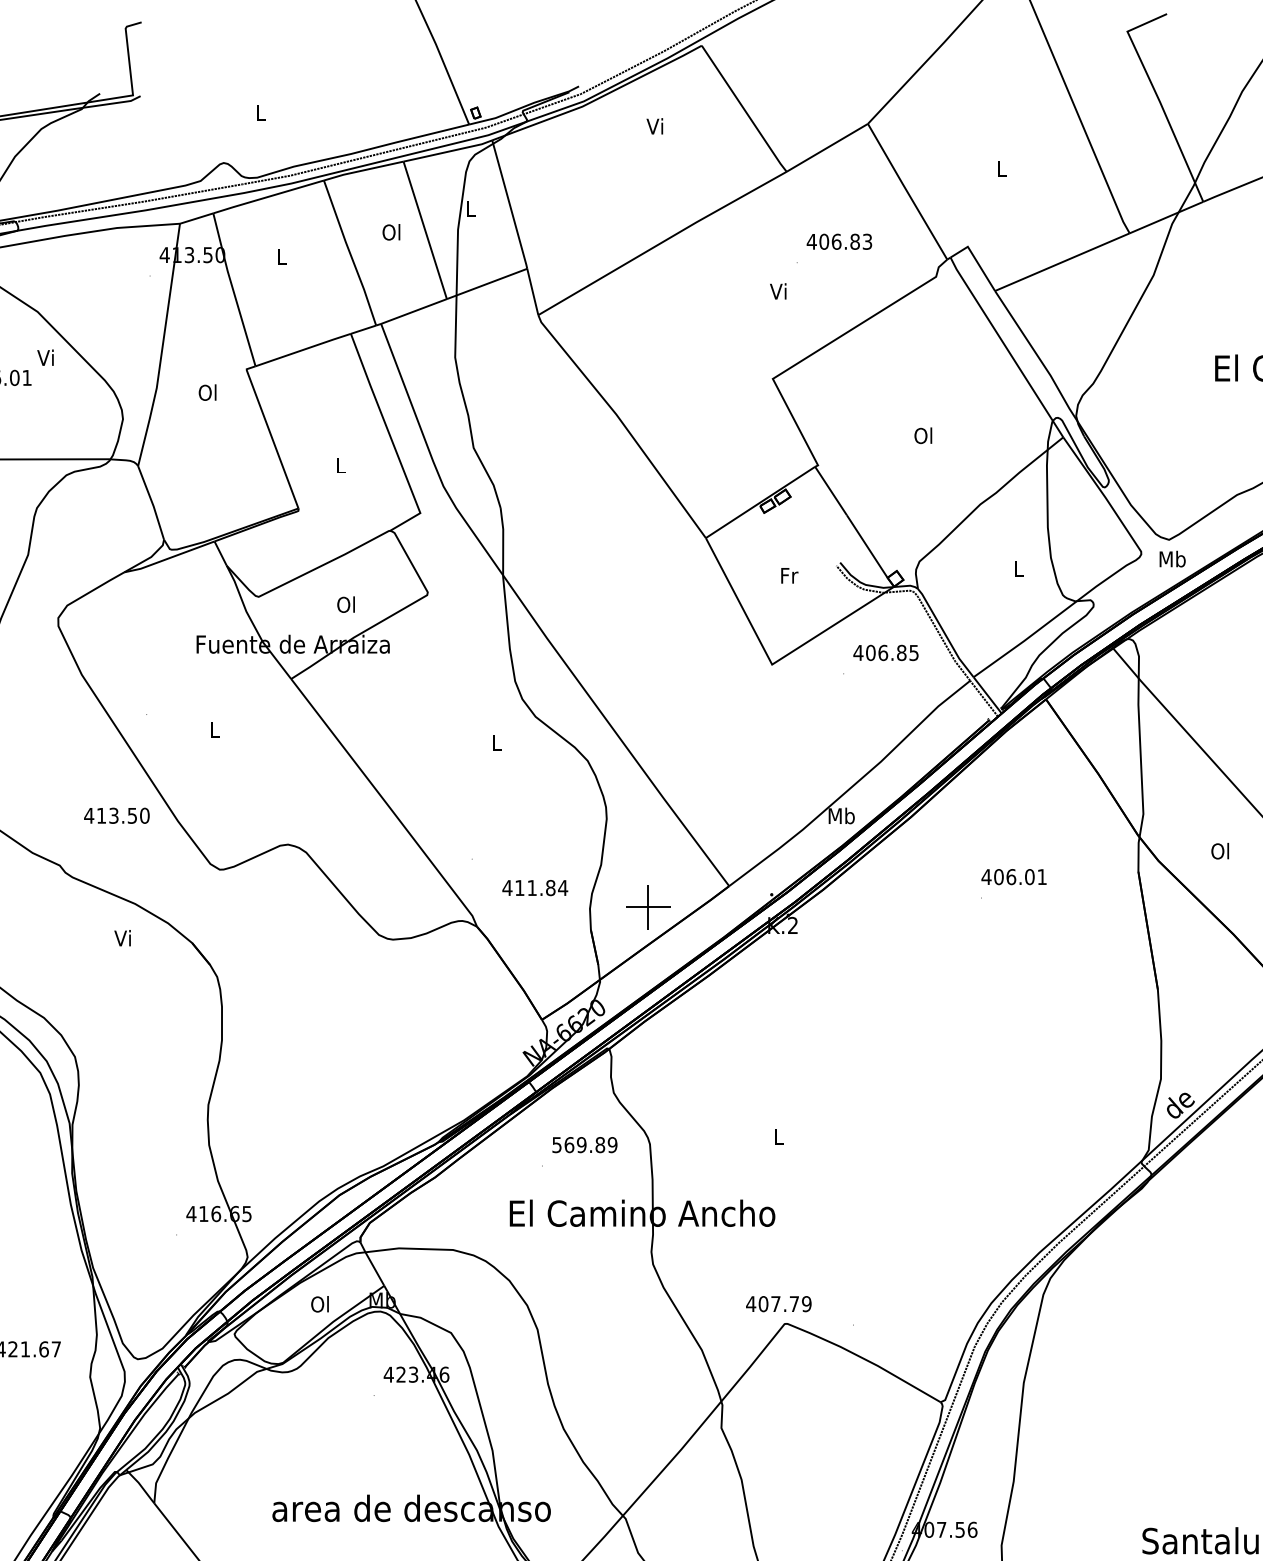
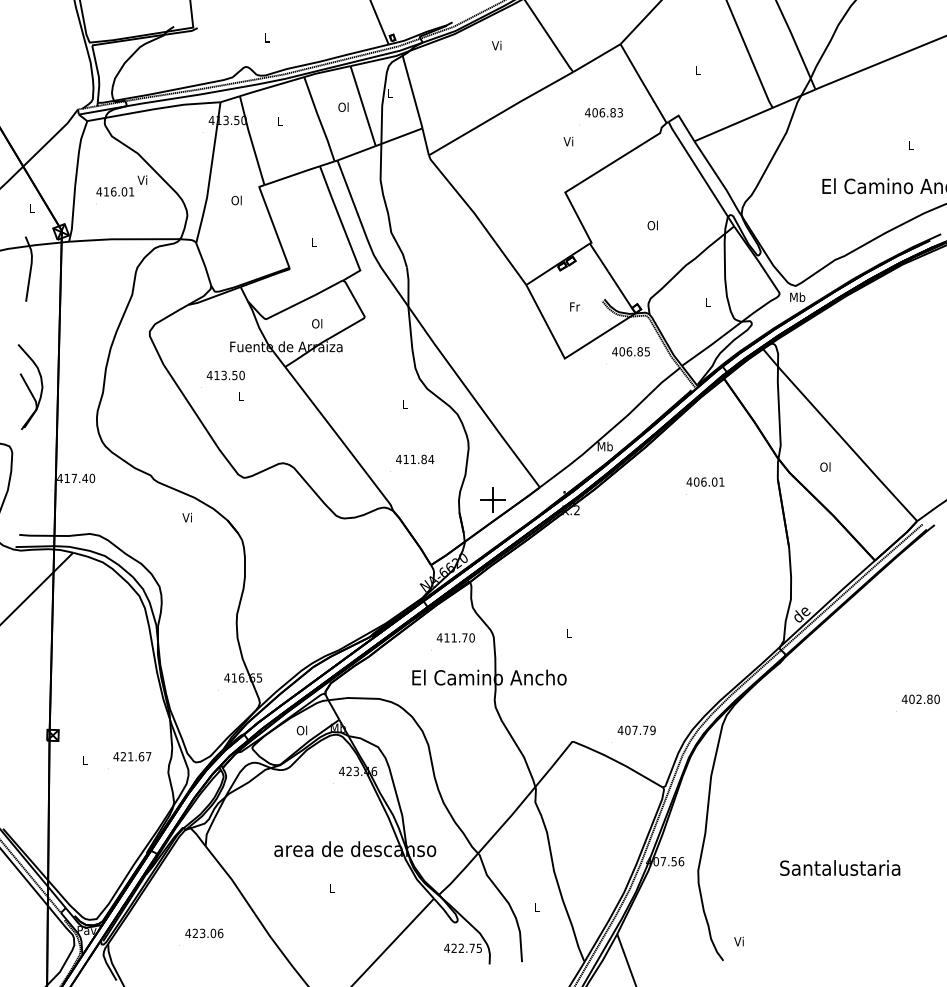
text: (116, 815) -> (225, 375), moved
text: (535, 888) -> (415, 459), moved
text: (584, 1144) -> (455, 637), 569.89 -> 411.70
text: (778, 1304) -> (636, 730), moved

